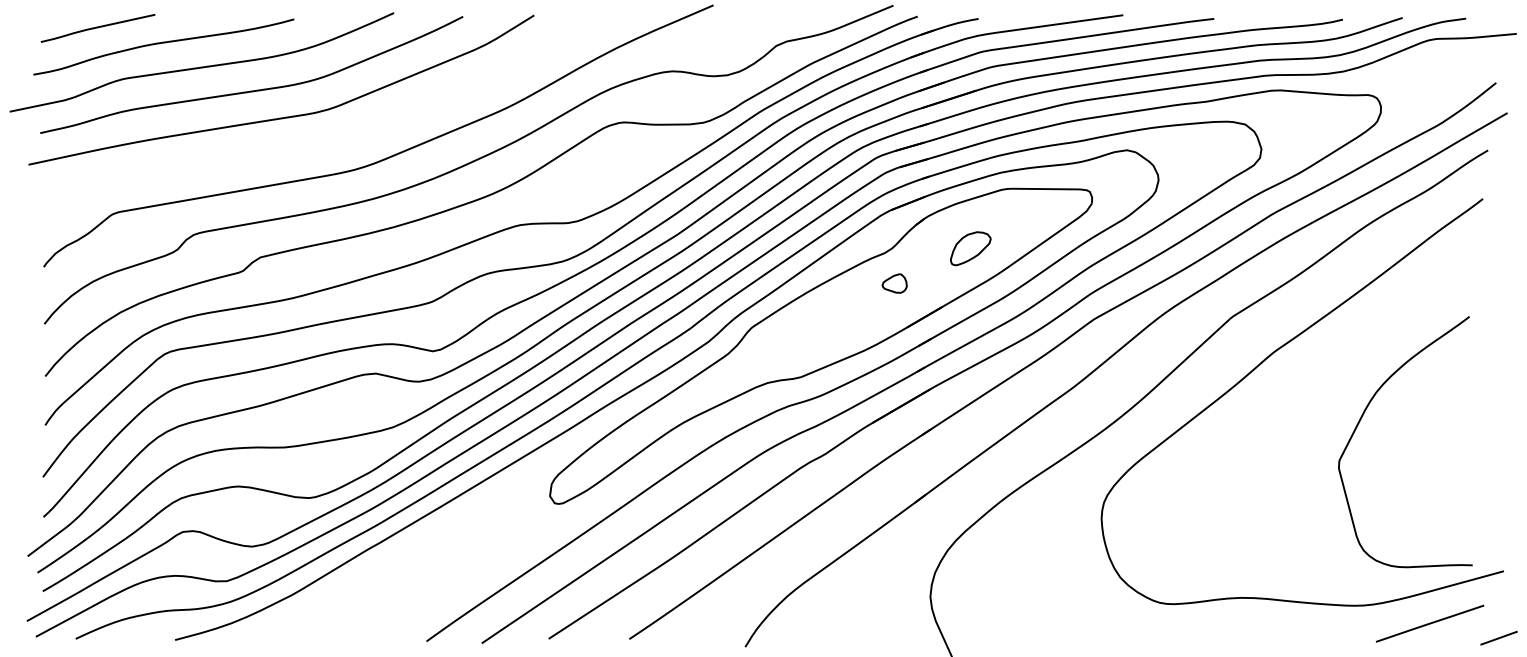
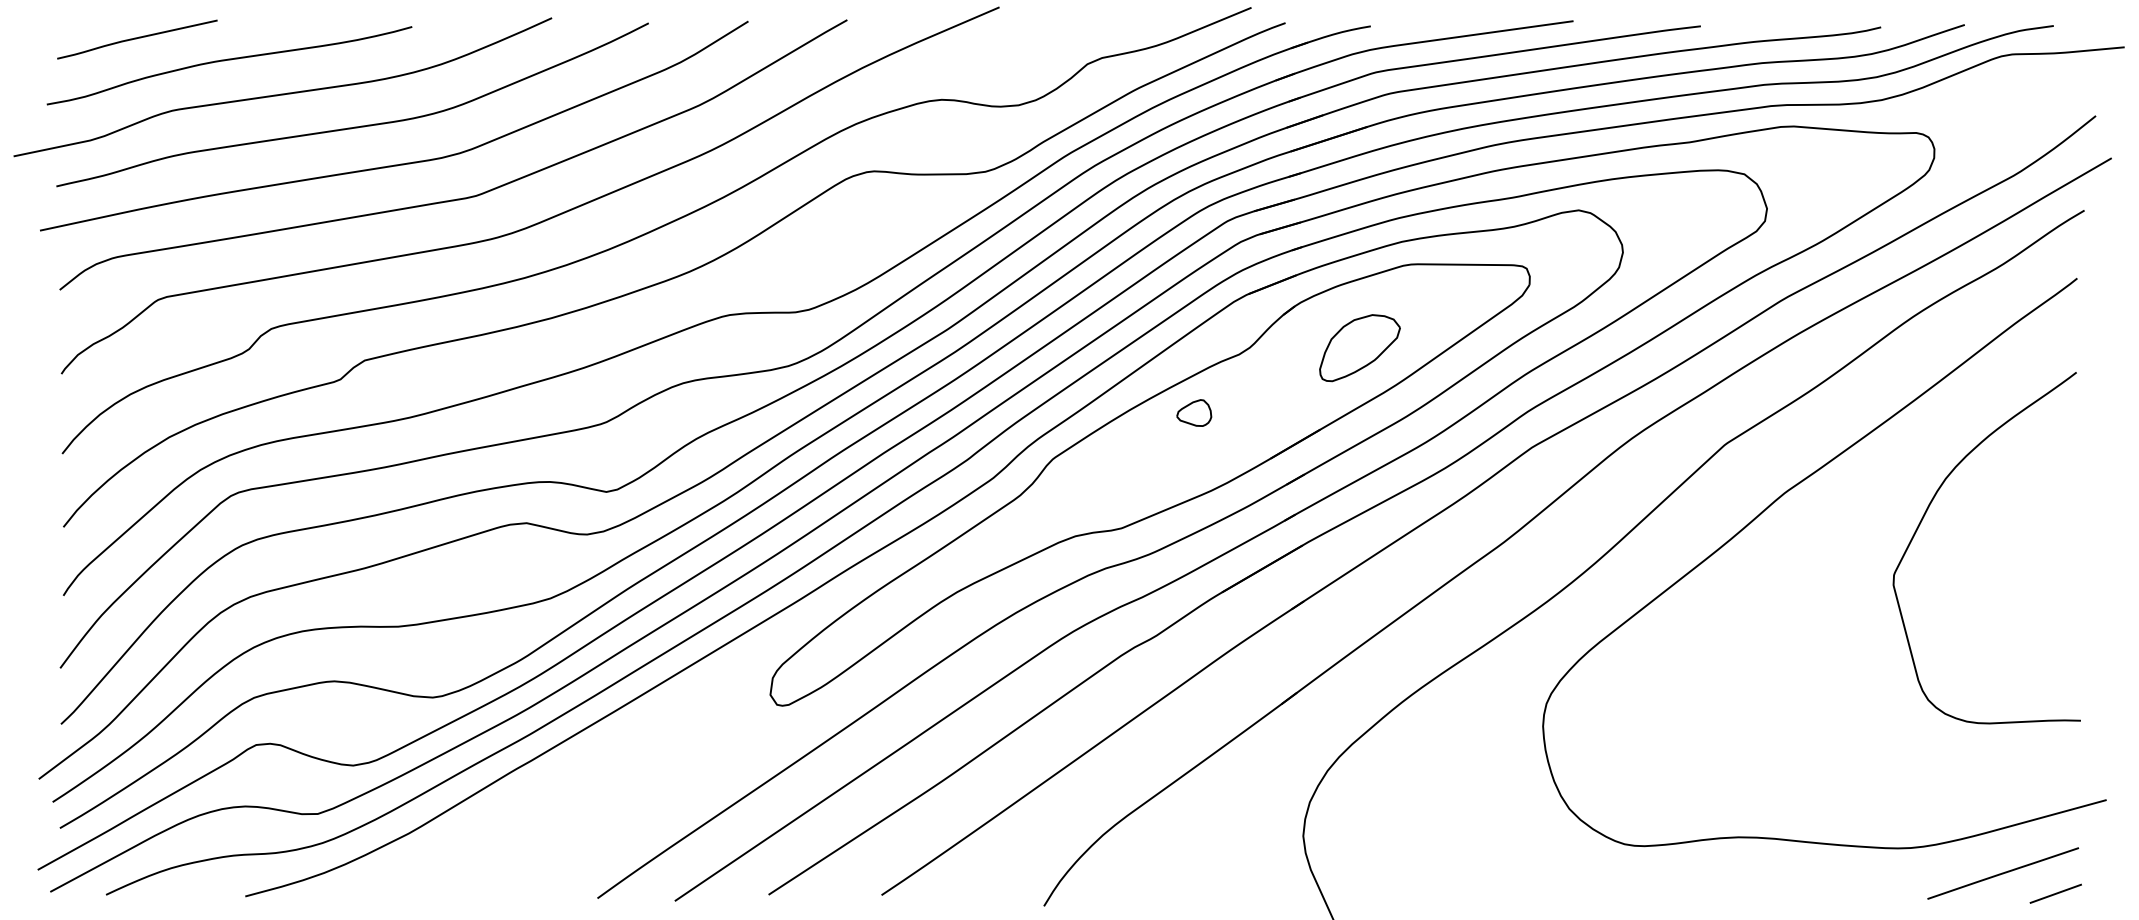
curve: (330, 141) -> (463, 197), added
part: (970, 248) -> (1359, 348), size x1.43
part: (894, 283) -> (1194, 412), moved
curve: (1361, 420) -> (1924, 517), moved
line: (1498, 637) -> (2055, 893), moved

